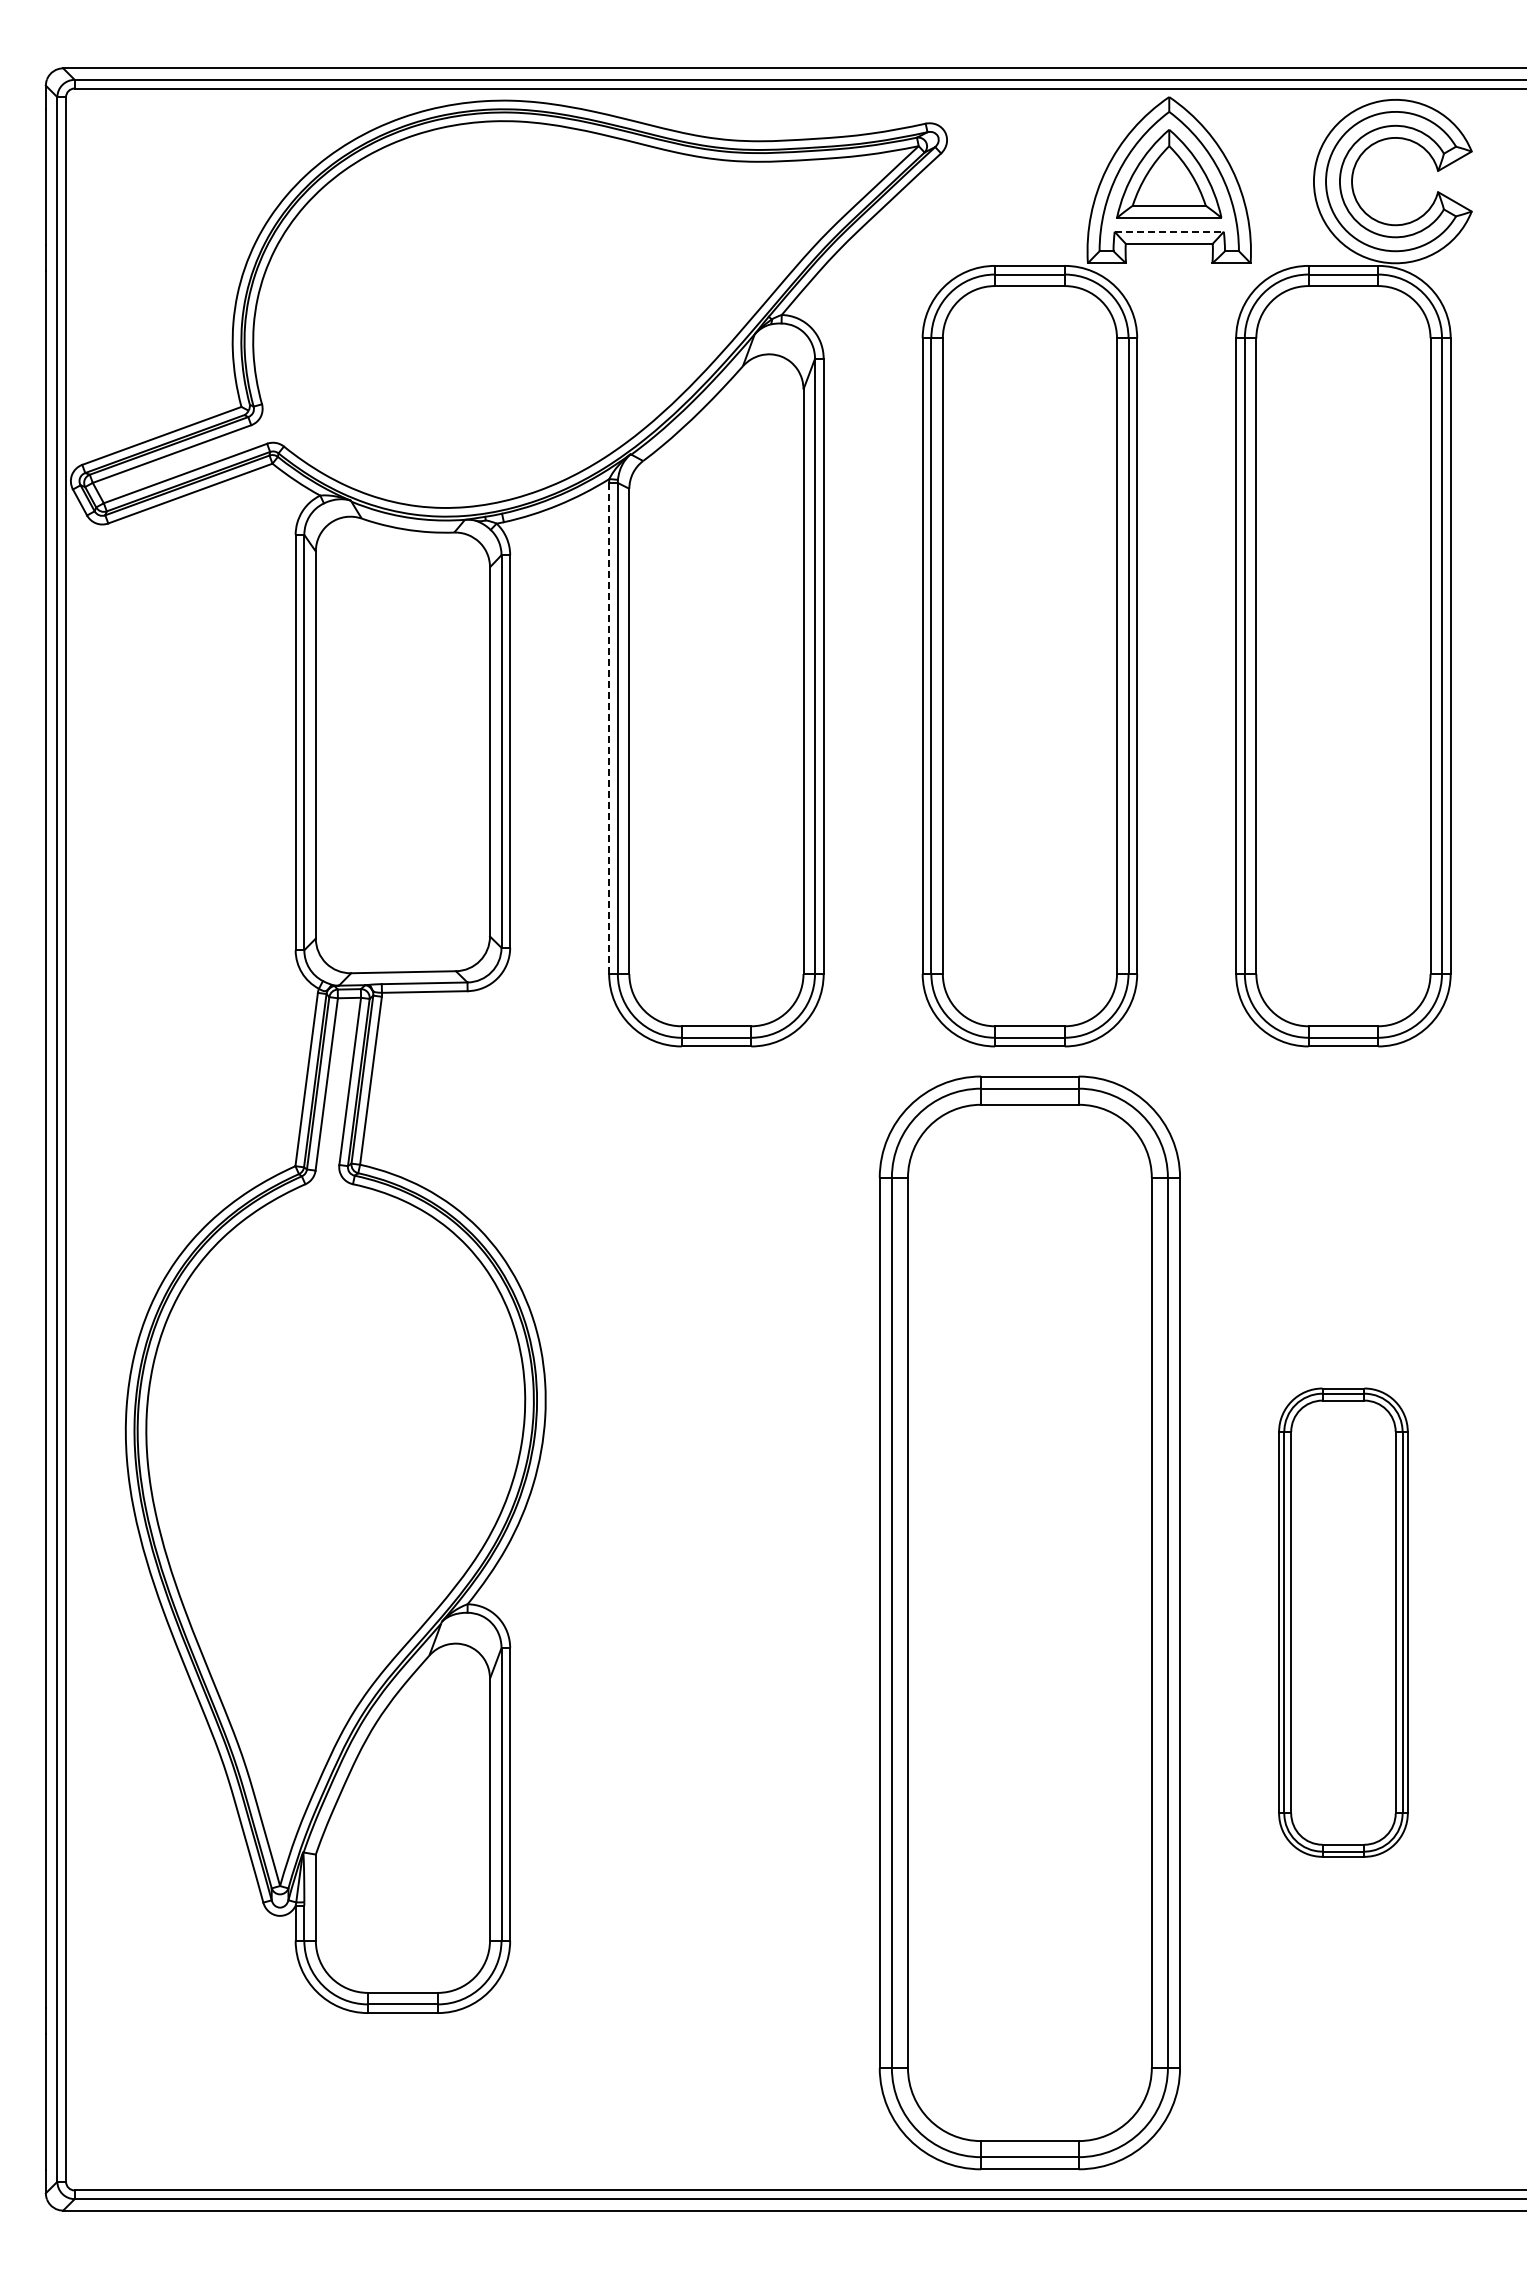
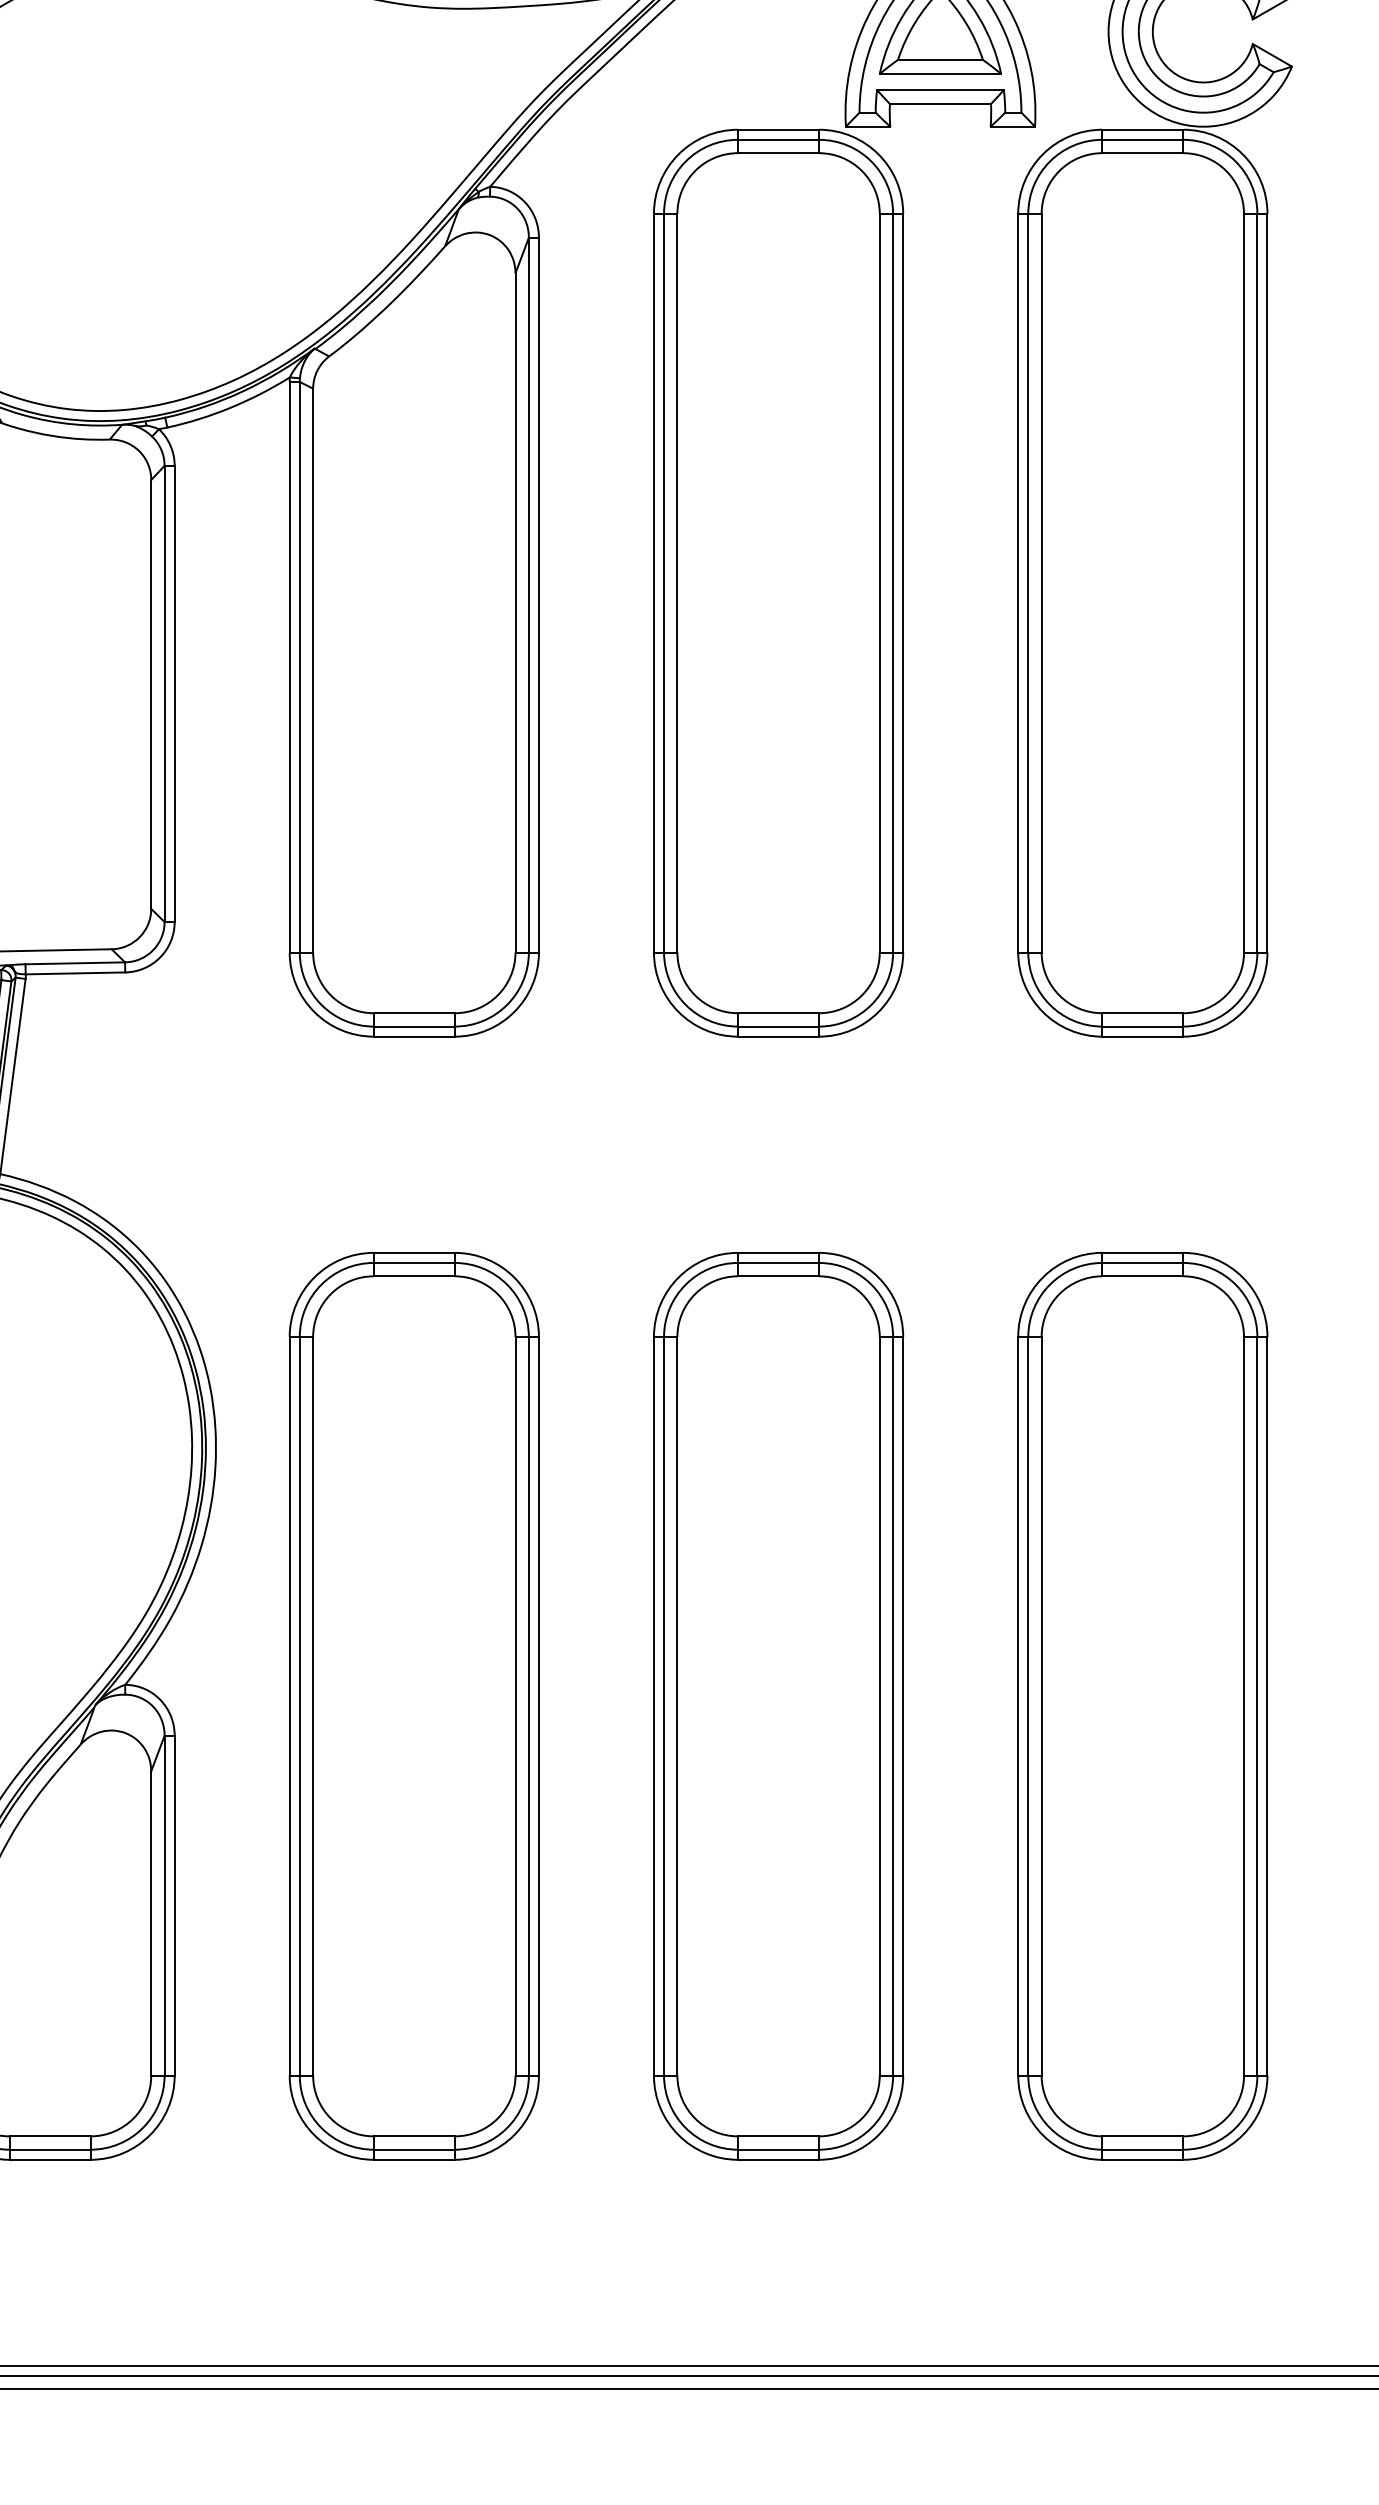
line: (1169, 231) -> (940, 89), dashed -> solid
line: (609, 728) -> (290, 667), dashed -> solid
part: (716, 1622) -> (414, 1705), added
part: (1029, 1622) -> (778, 1705), size x0.71
part: (1343, 1622) -> (1142, 1705), size x1.67

